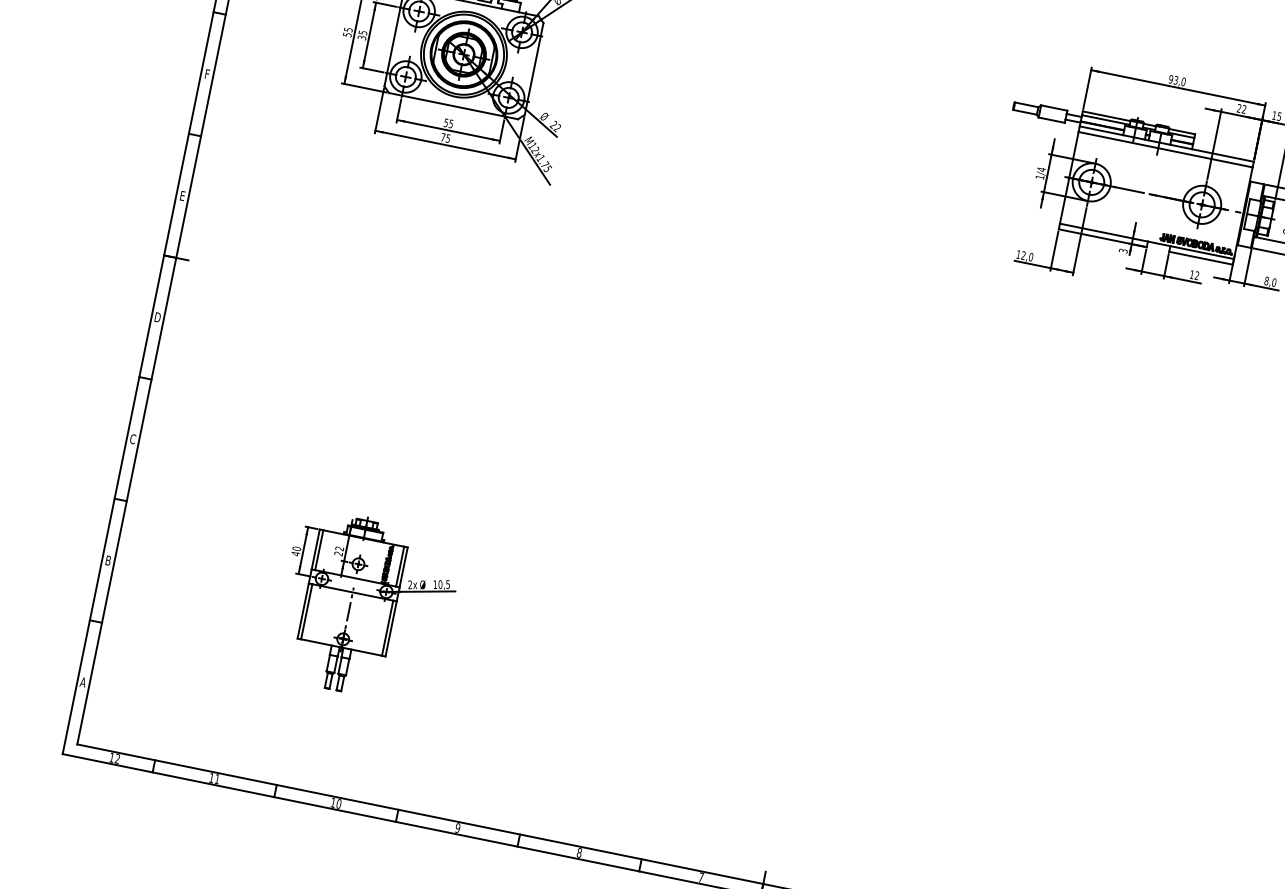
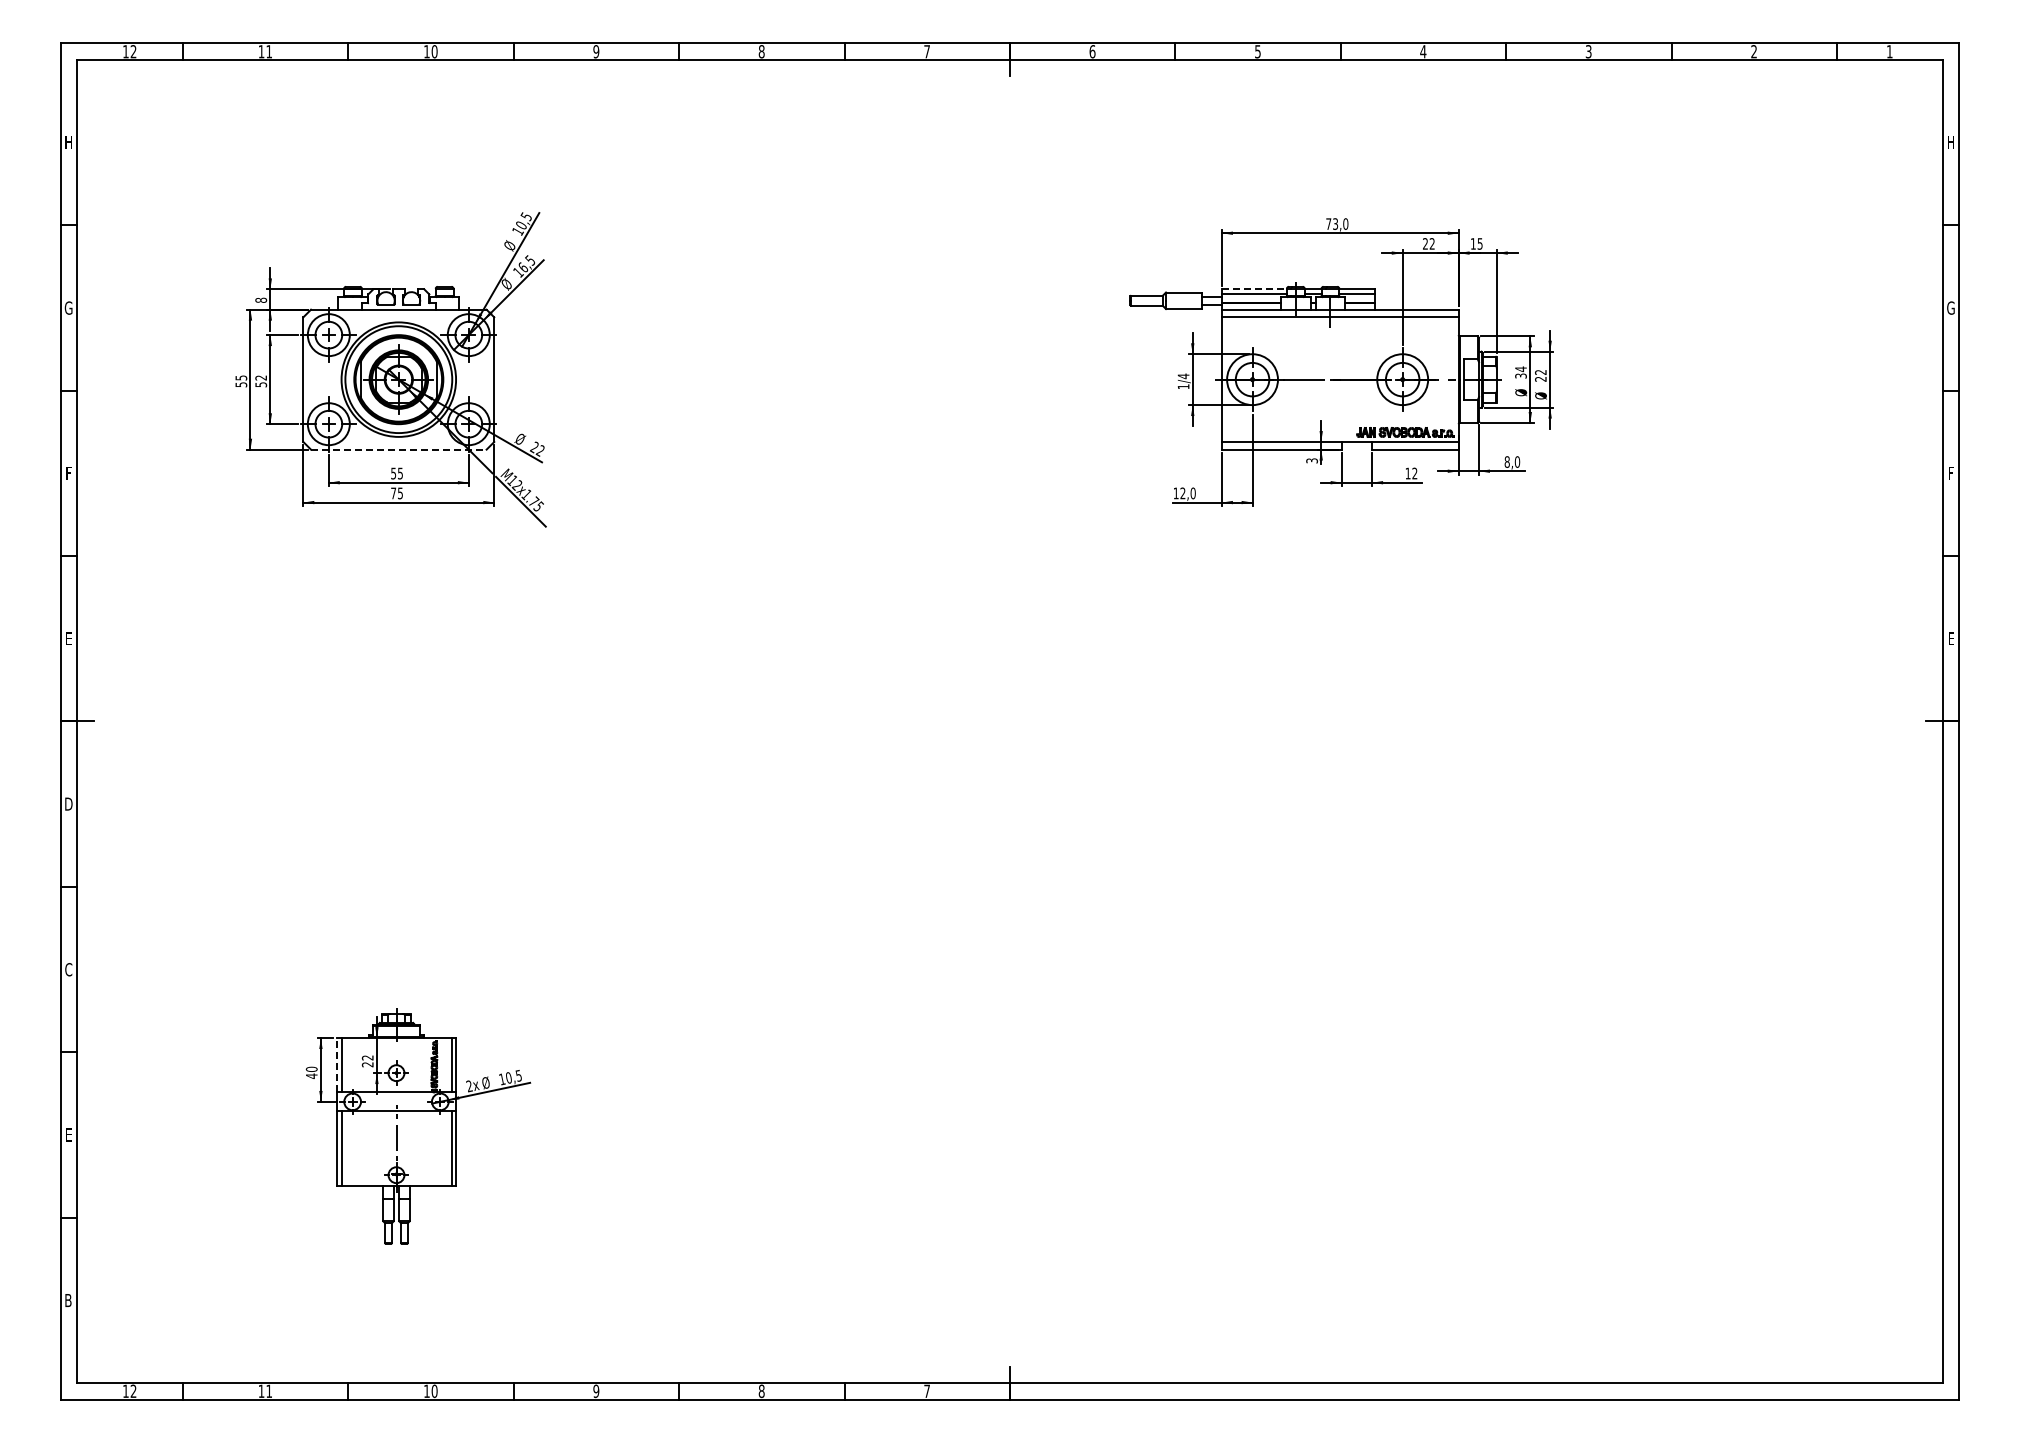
text: (362, 35) -> (261, 381), 35 -> 52
text: (1170, 78) -> (1328, 223), 93,0 -> 73,0
line: (453, 105) -> (398, 449), solid -> dashed
line: (1106, 116) -> (1254, 289), solid -> dashed
line: (315, 548) -> (336, 1064), solid -> dashed
text: (108, 560) -> (68, 1134), B -> E
text: (83, 682) -> (68, 1300), A -> B

